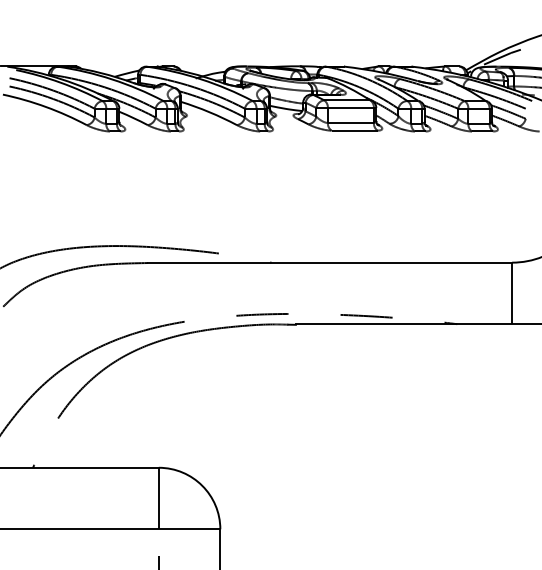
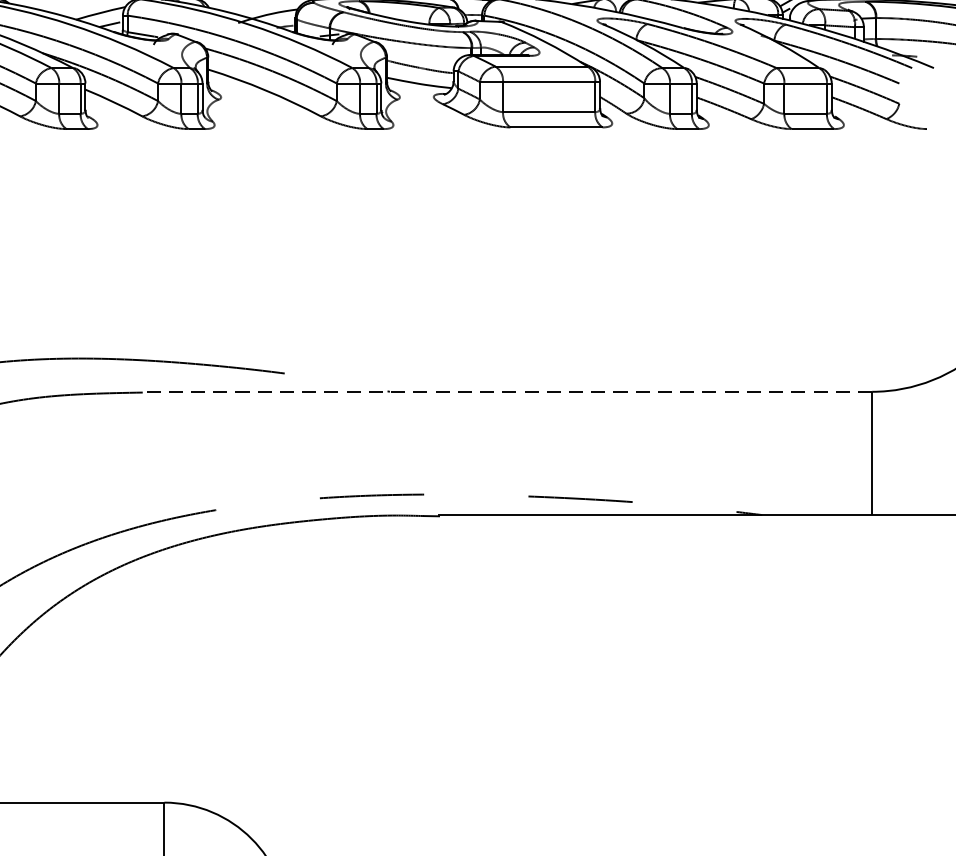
line: (329, 262) -> (506, 391), solid -> dashed

